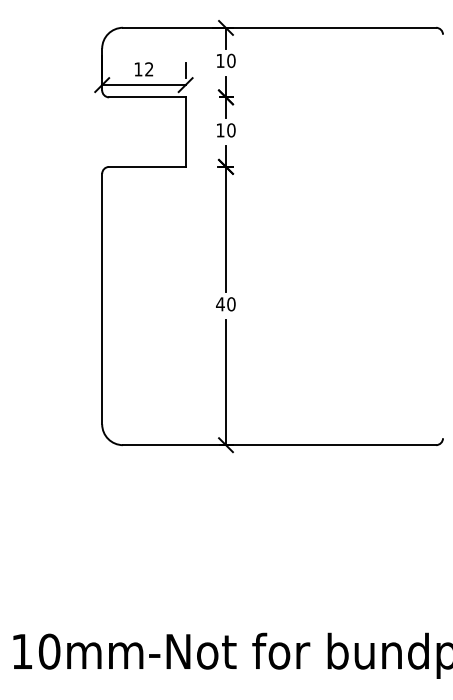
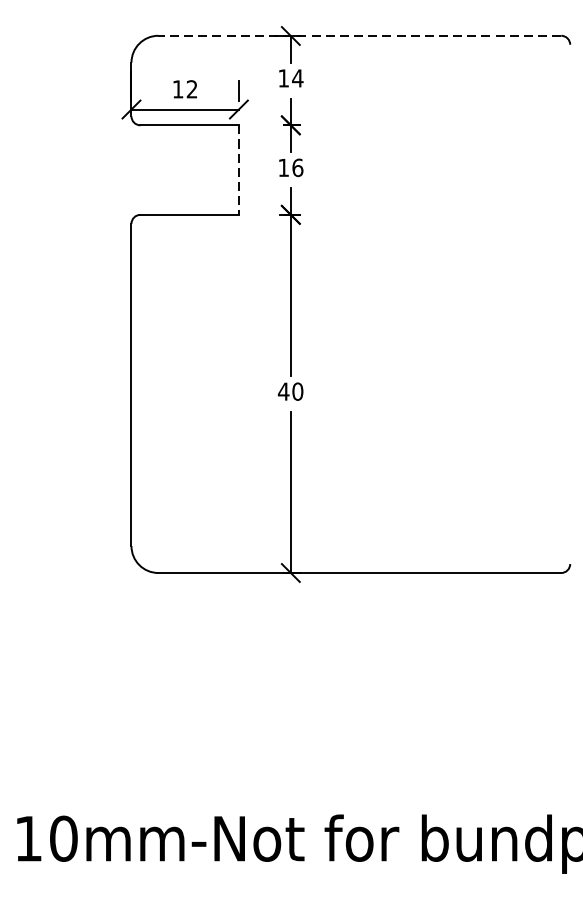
line: (279, 27) -> (359, 35), solid -> dashed
text: (230, 60) -> (296, 77), 10 -> 14
text: (231, 130) -> (297, 167), 10 -> 16
line: (185, 132) -> (238, 170), solid -> dashed

